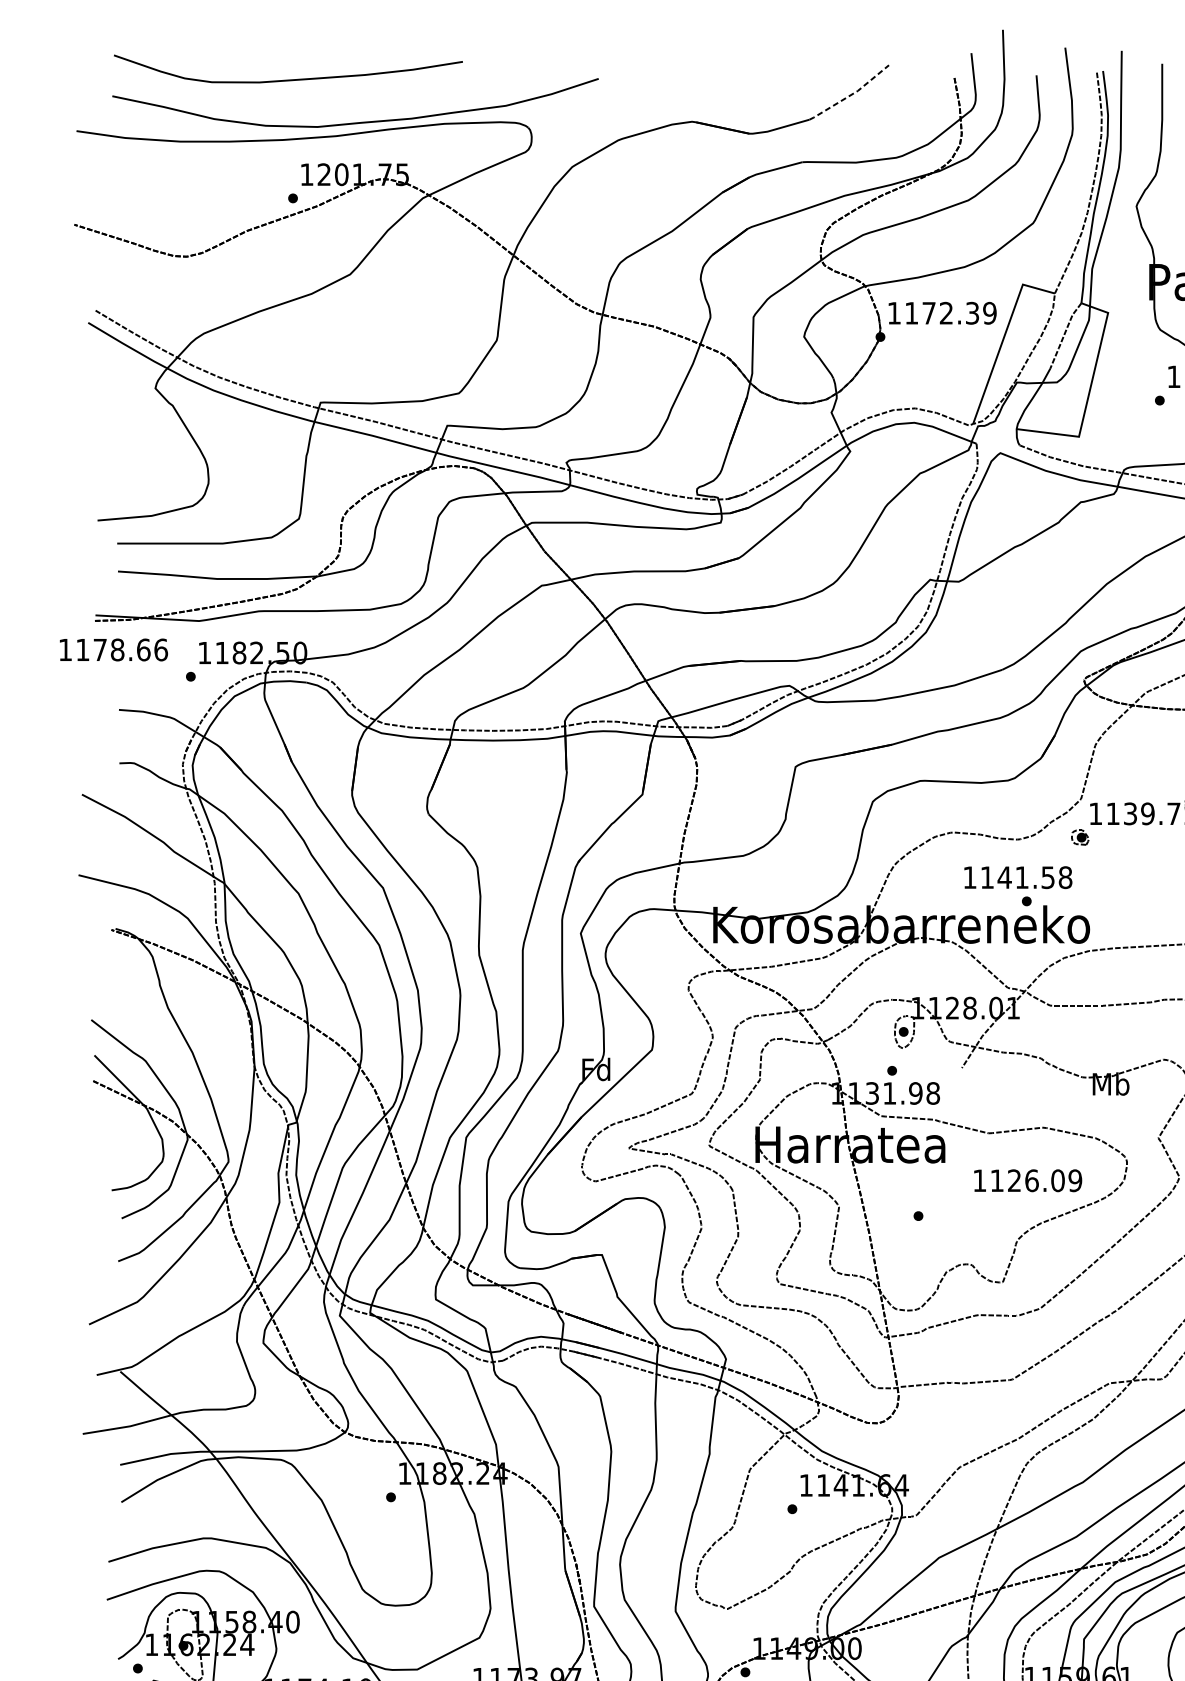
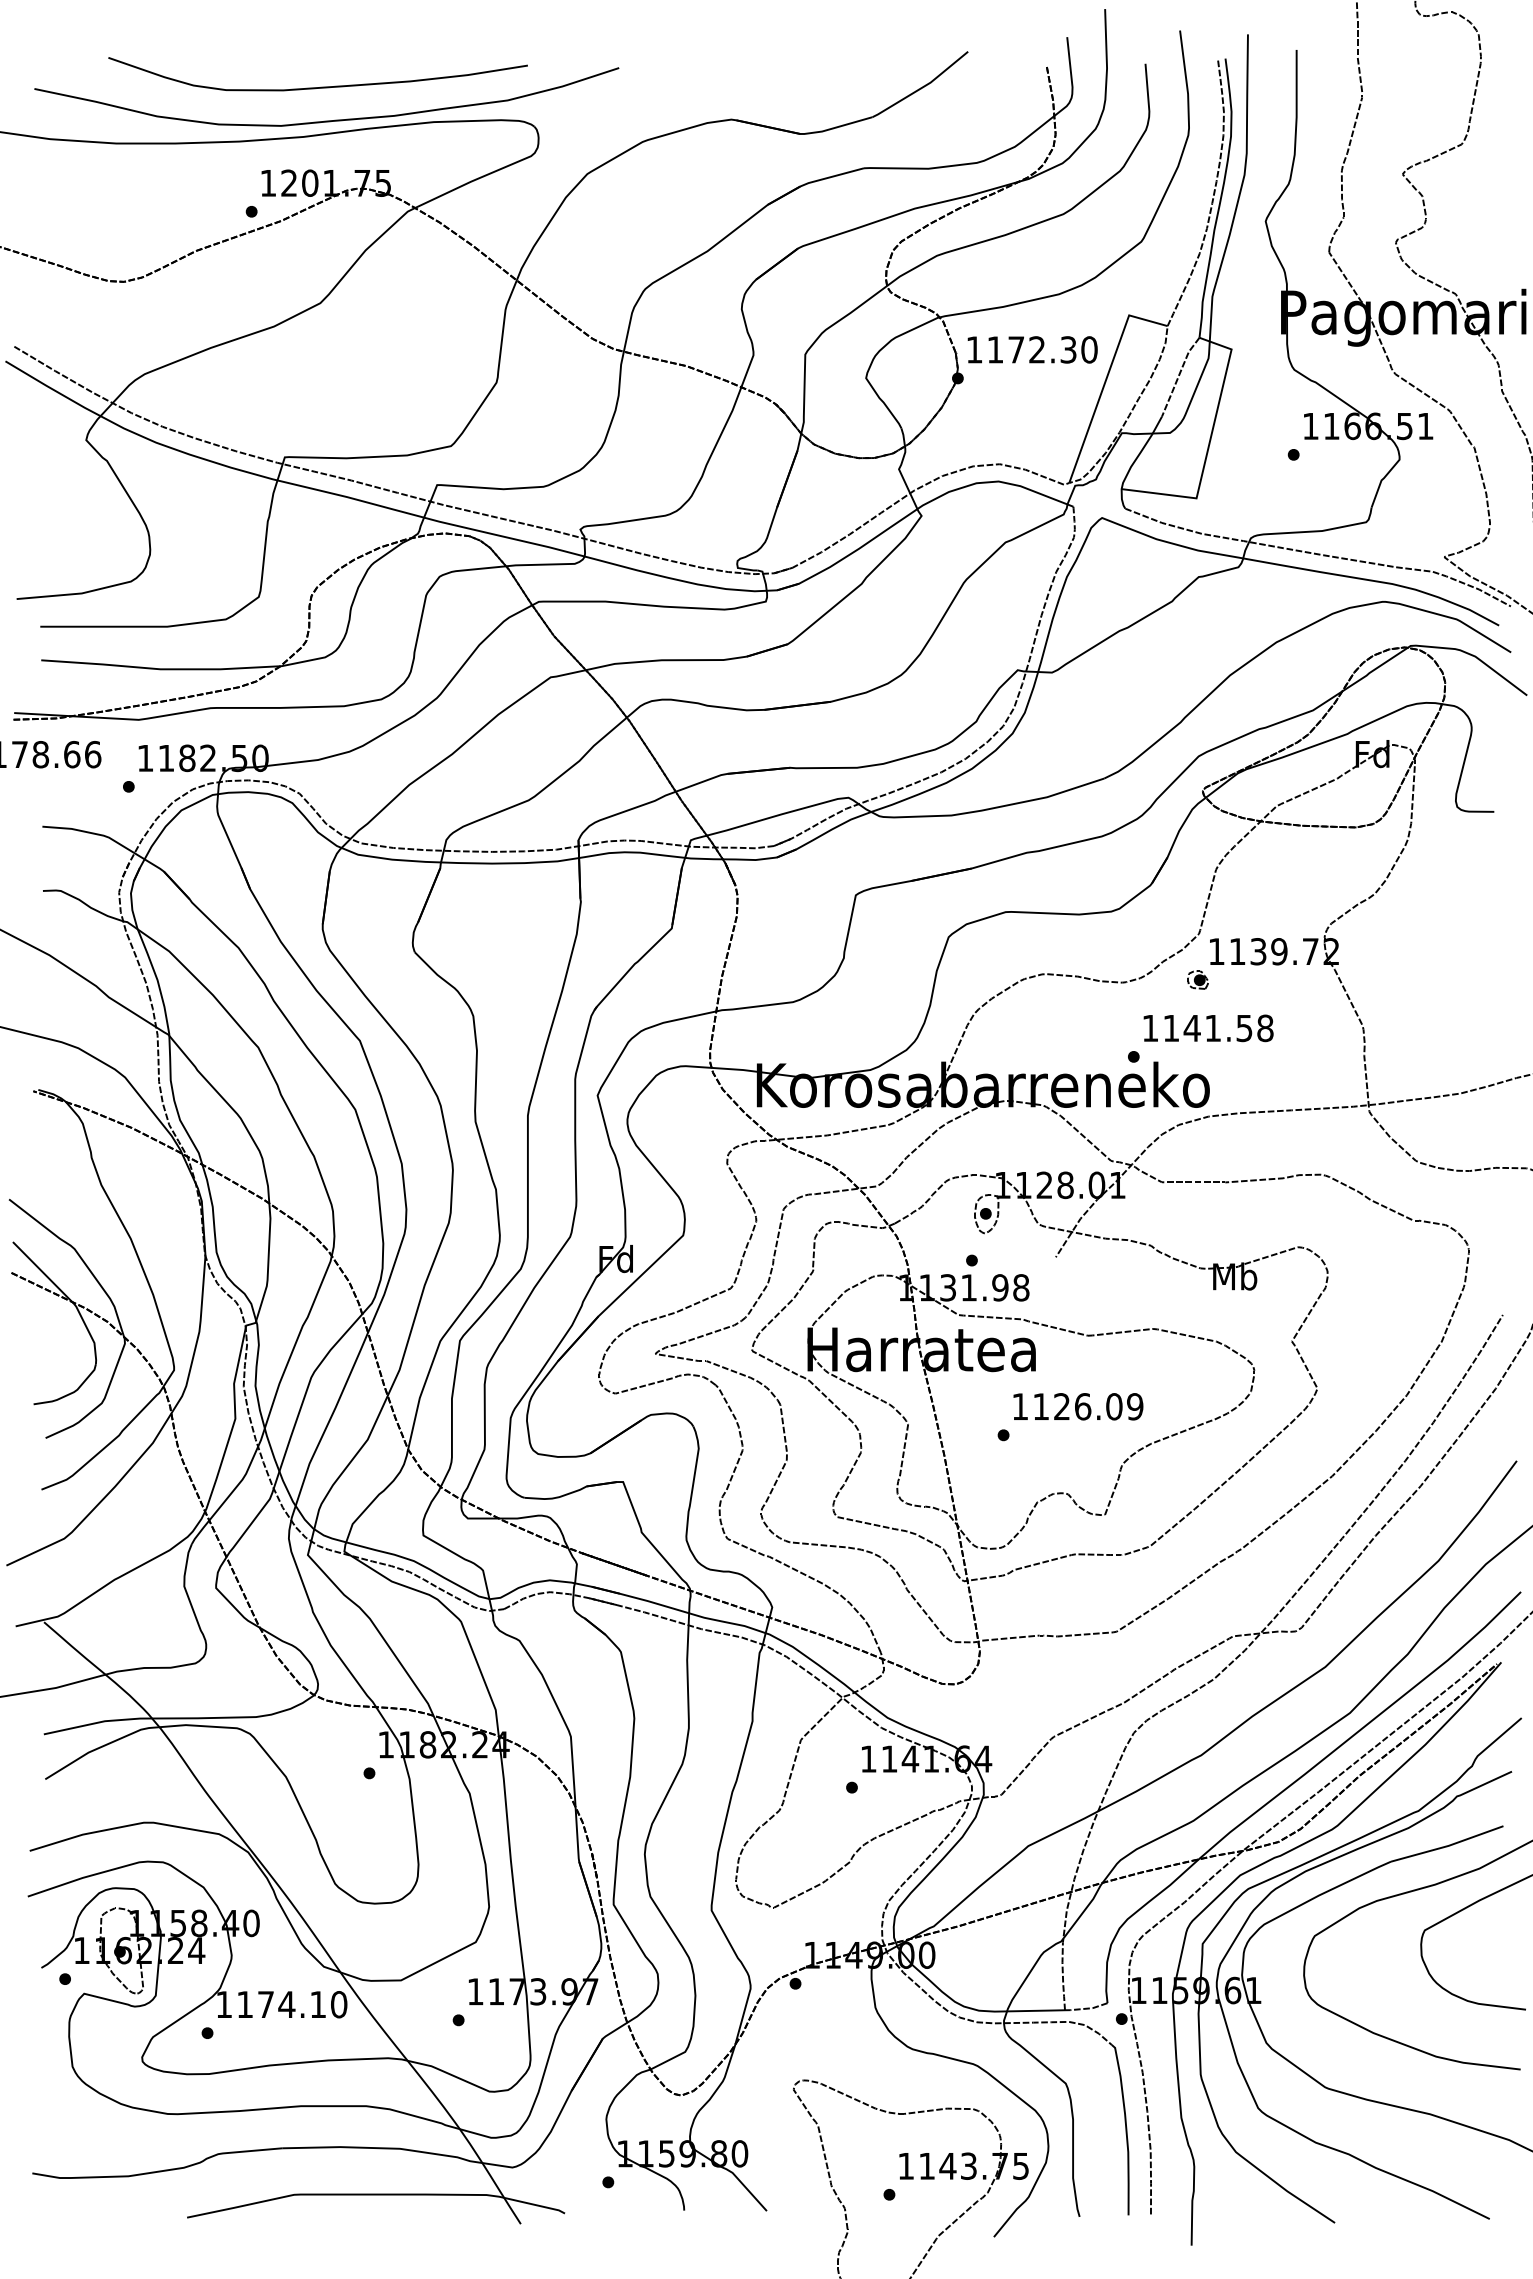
curve: (290, 79) -> (320, 86), moved
line: (851, 95) -> (923, 87), dashed -> solid
text: (989, 312) -> (1089, 349), 1172.39 -> 1172.30
text: (1018, 877) -> (1208, 1028), moved
text: (1028, 1180) -> (1078, 1406), moved

